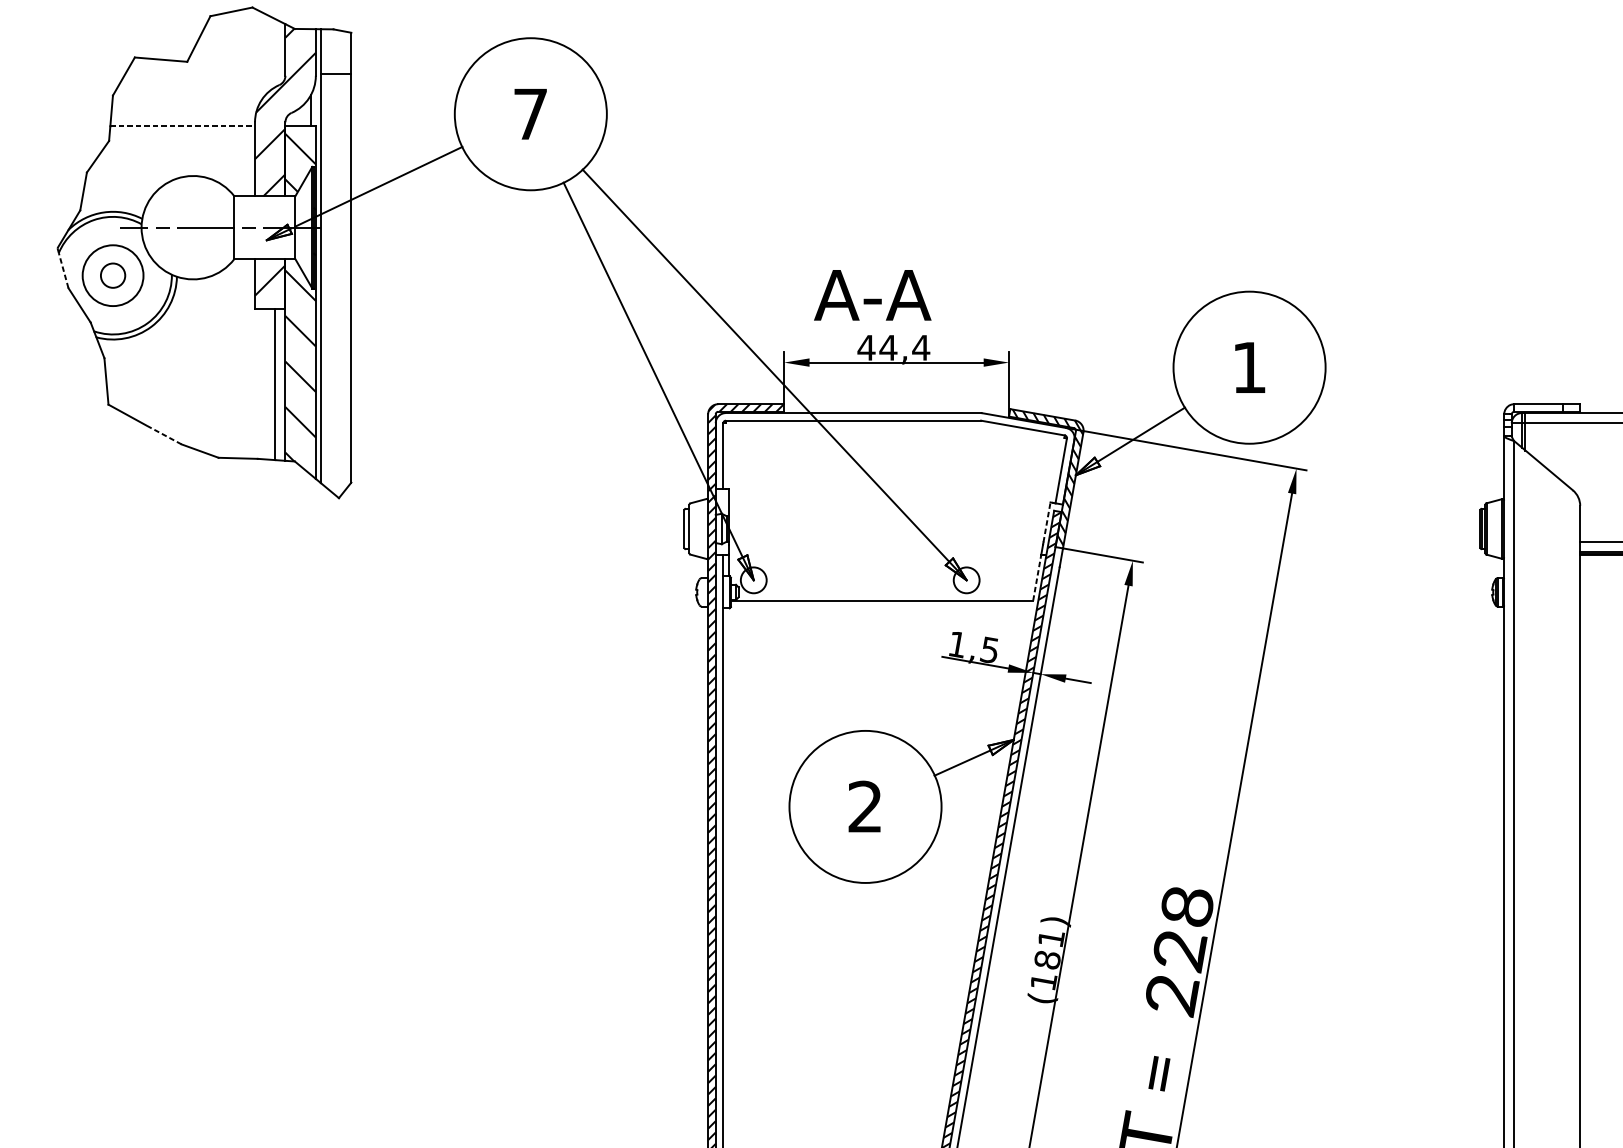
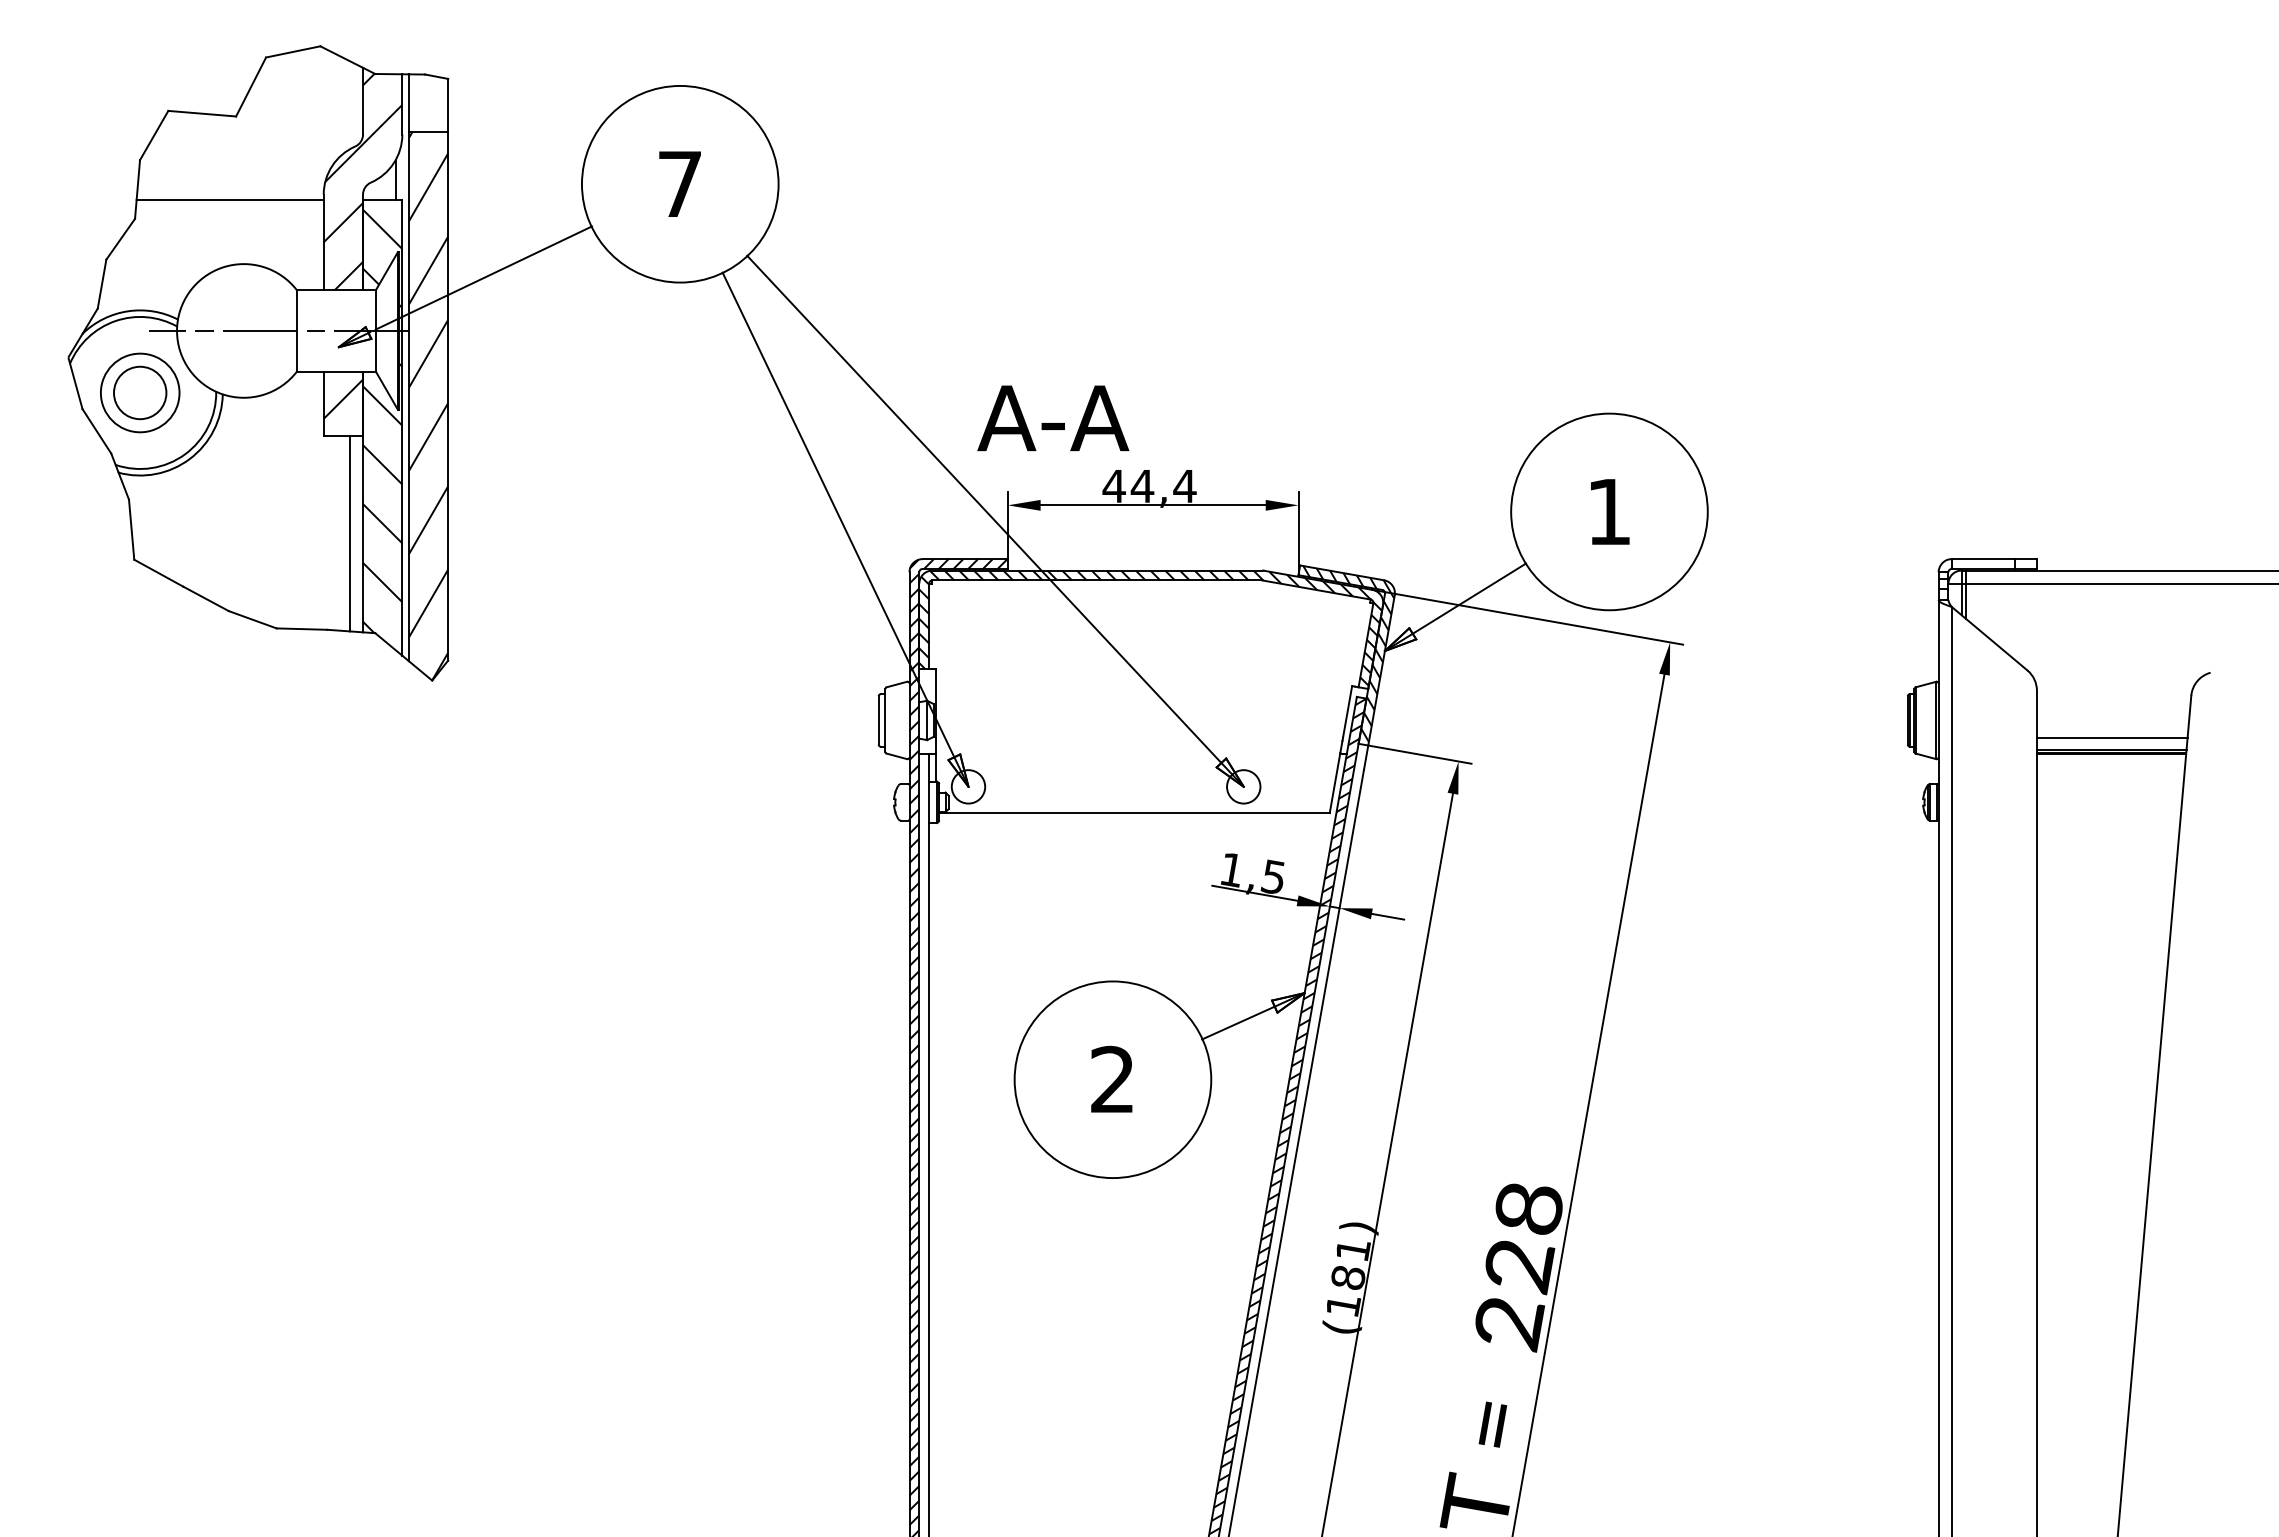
line: (182, 126) -> (230, 199), dashed -> solid
line: (63, 270) -> (76, 386), dashed -> solid
circle: (112, 275) -> (139, 392), size x1.67
hatch: (336, 286) -> (428, 406), added
text: (872, 295) -> (1053, 418), moved
line: (163, 434) -> (205, 598), dashed -> solid
hatch: (894, 457) -> (1150, 627), added
line: (1046, 522) -> (1347, 711), dashed -> solid
line: (1037, 576) -> (1335, 782), dashed -> solid

